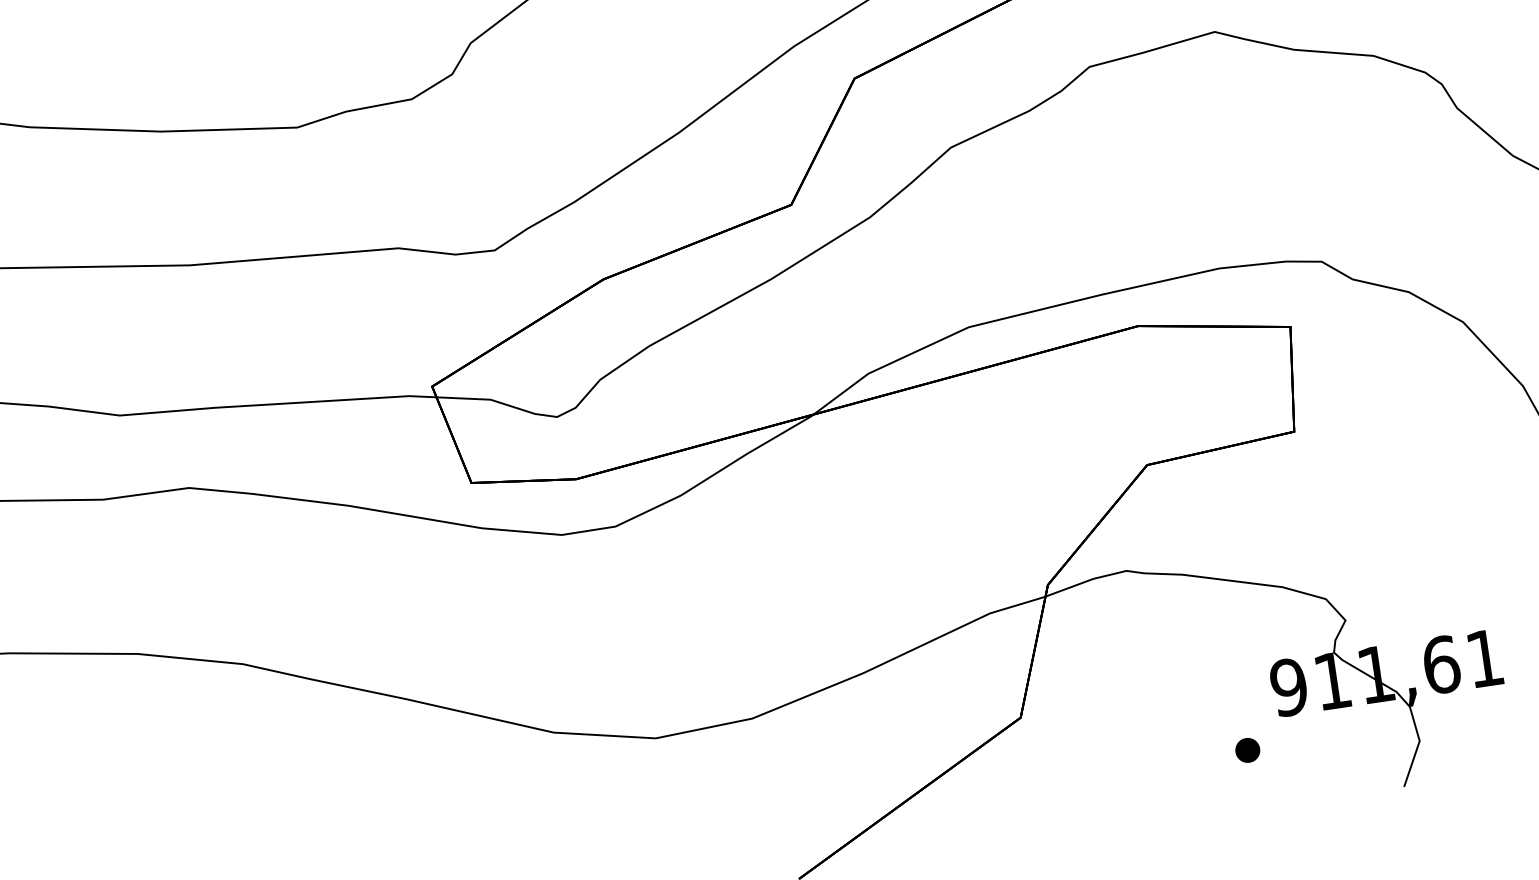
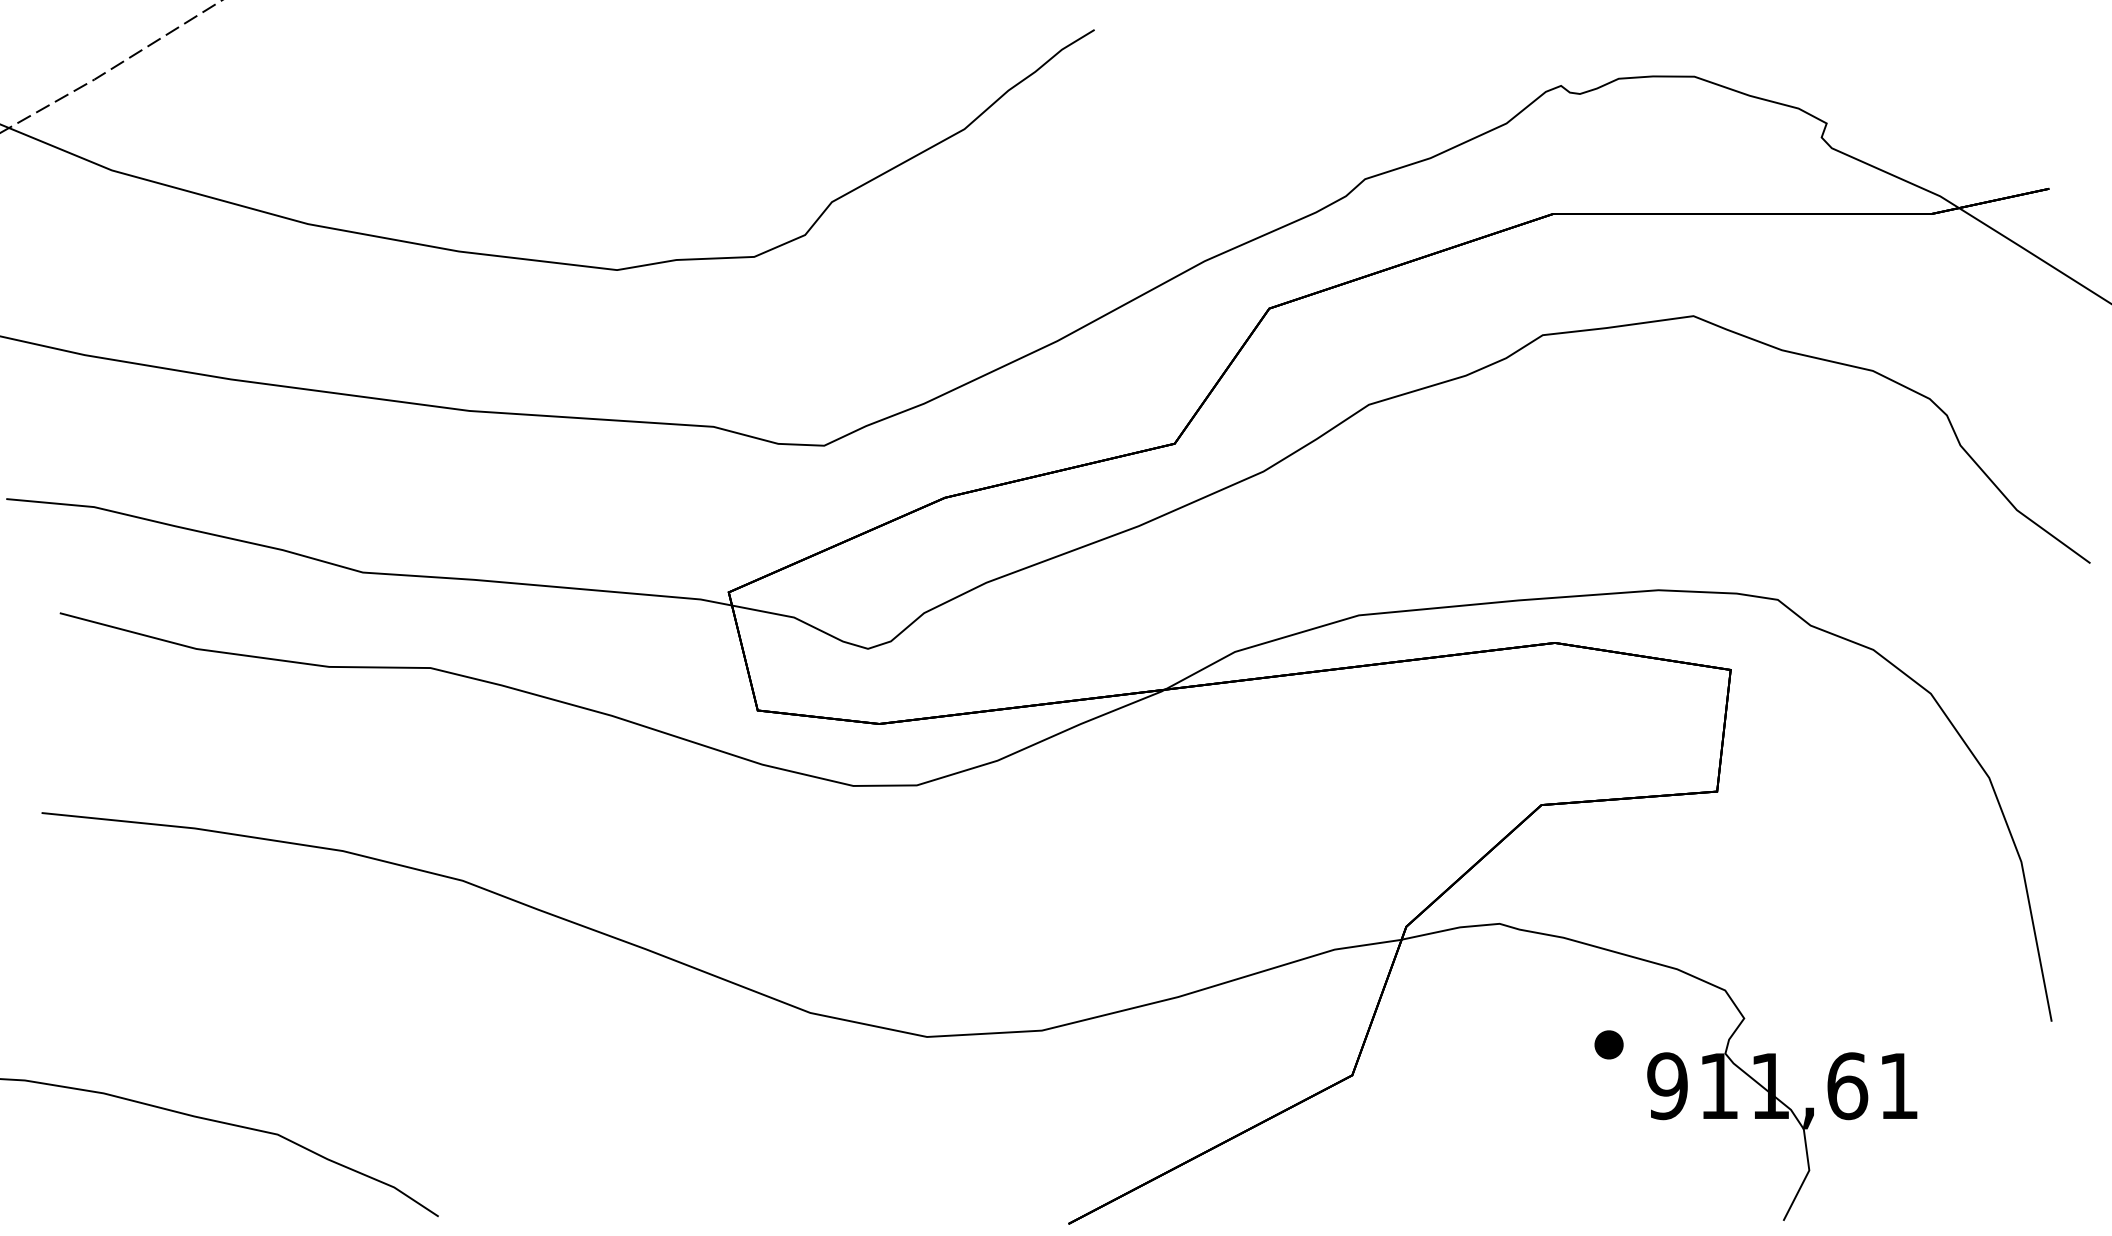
part: (1247, 750) -> (1608, 1044), moved

